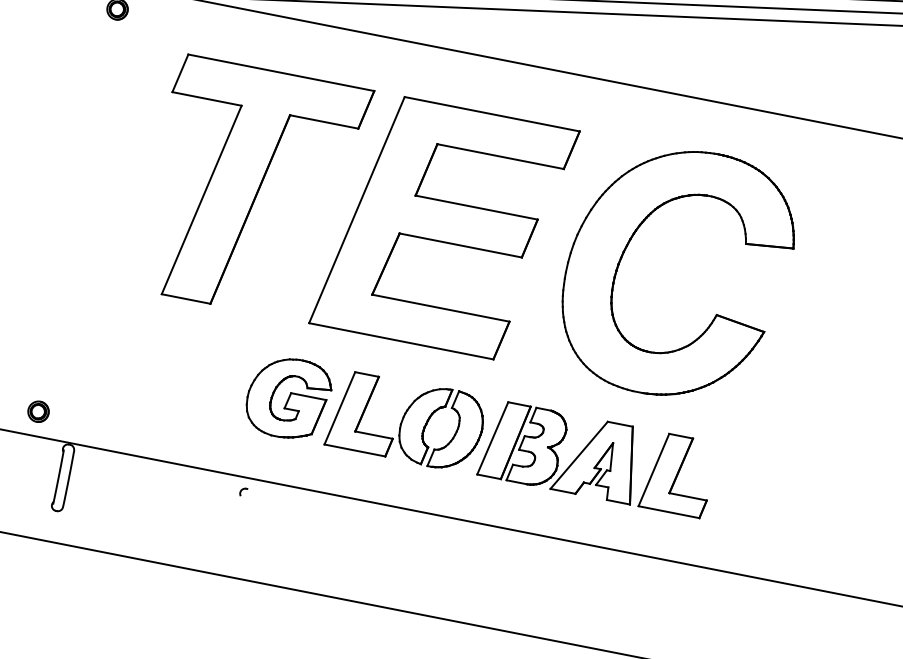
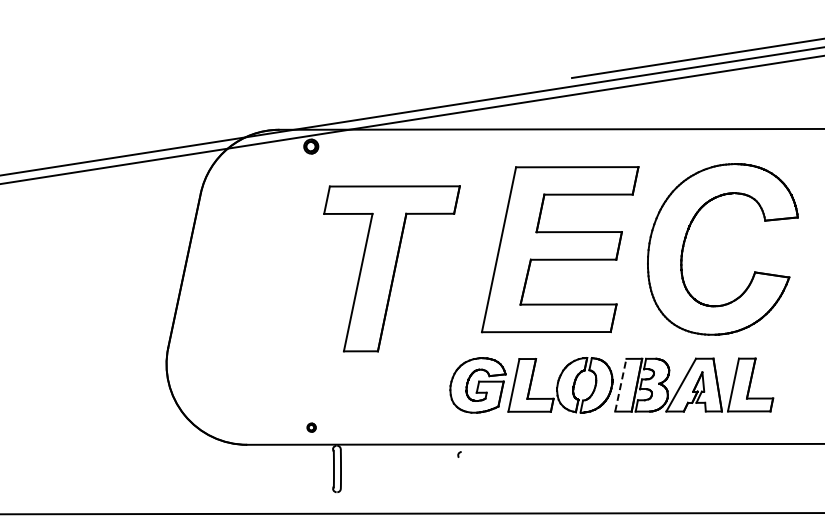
part: (253, 189) -> (391, 268), moved
part: (38, 411) -> (311, 427), size x0.6
line: (492, 438) -> (620, 385), solid -> dashed

